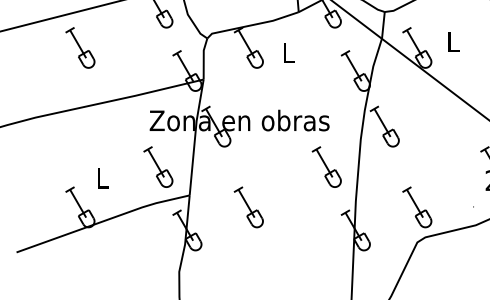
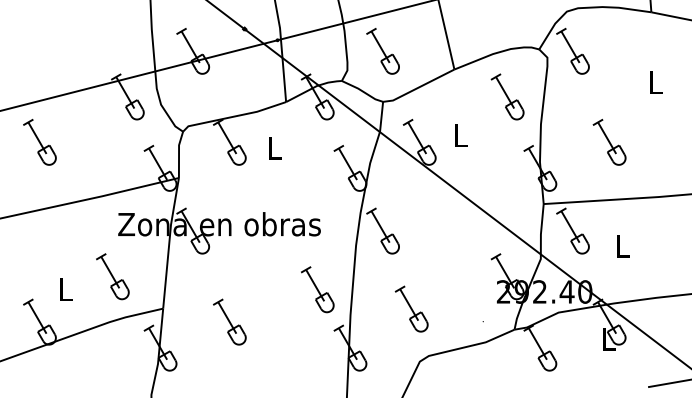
part: (158, 166) -> (112, 276), moved
part: (326, 166) -> (317, 289), moved
part: (417, 206) -> (411, 308), moved

